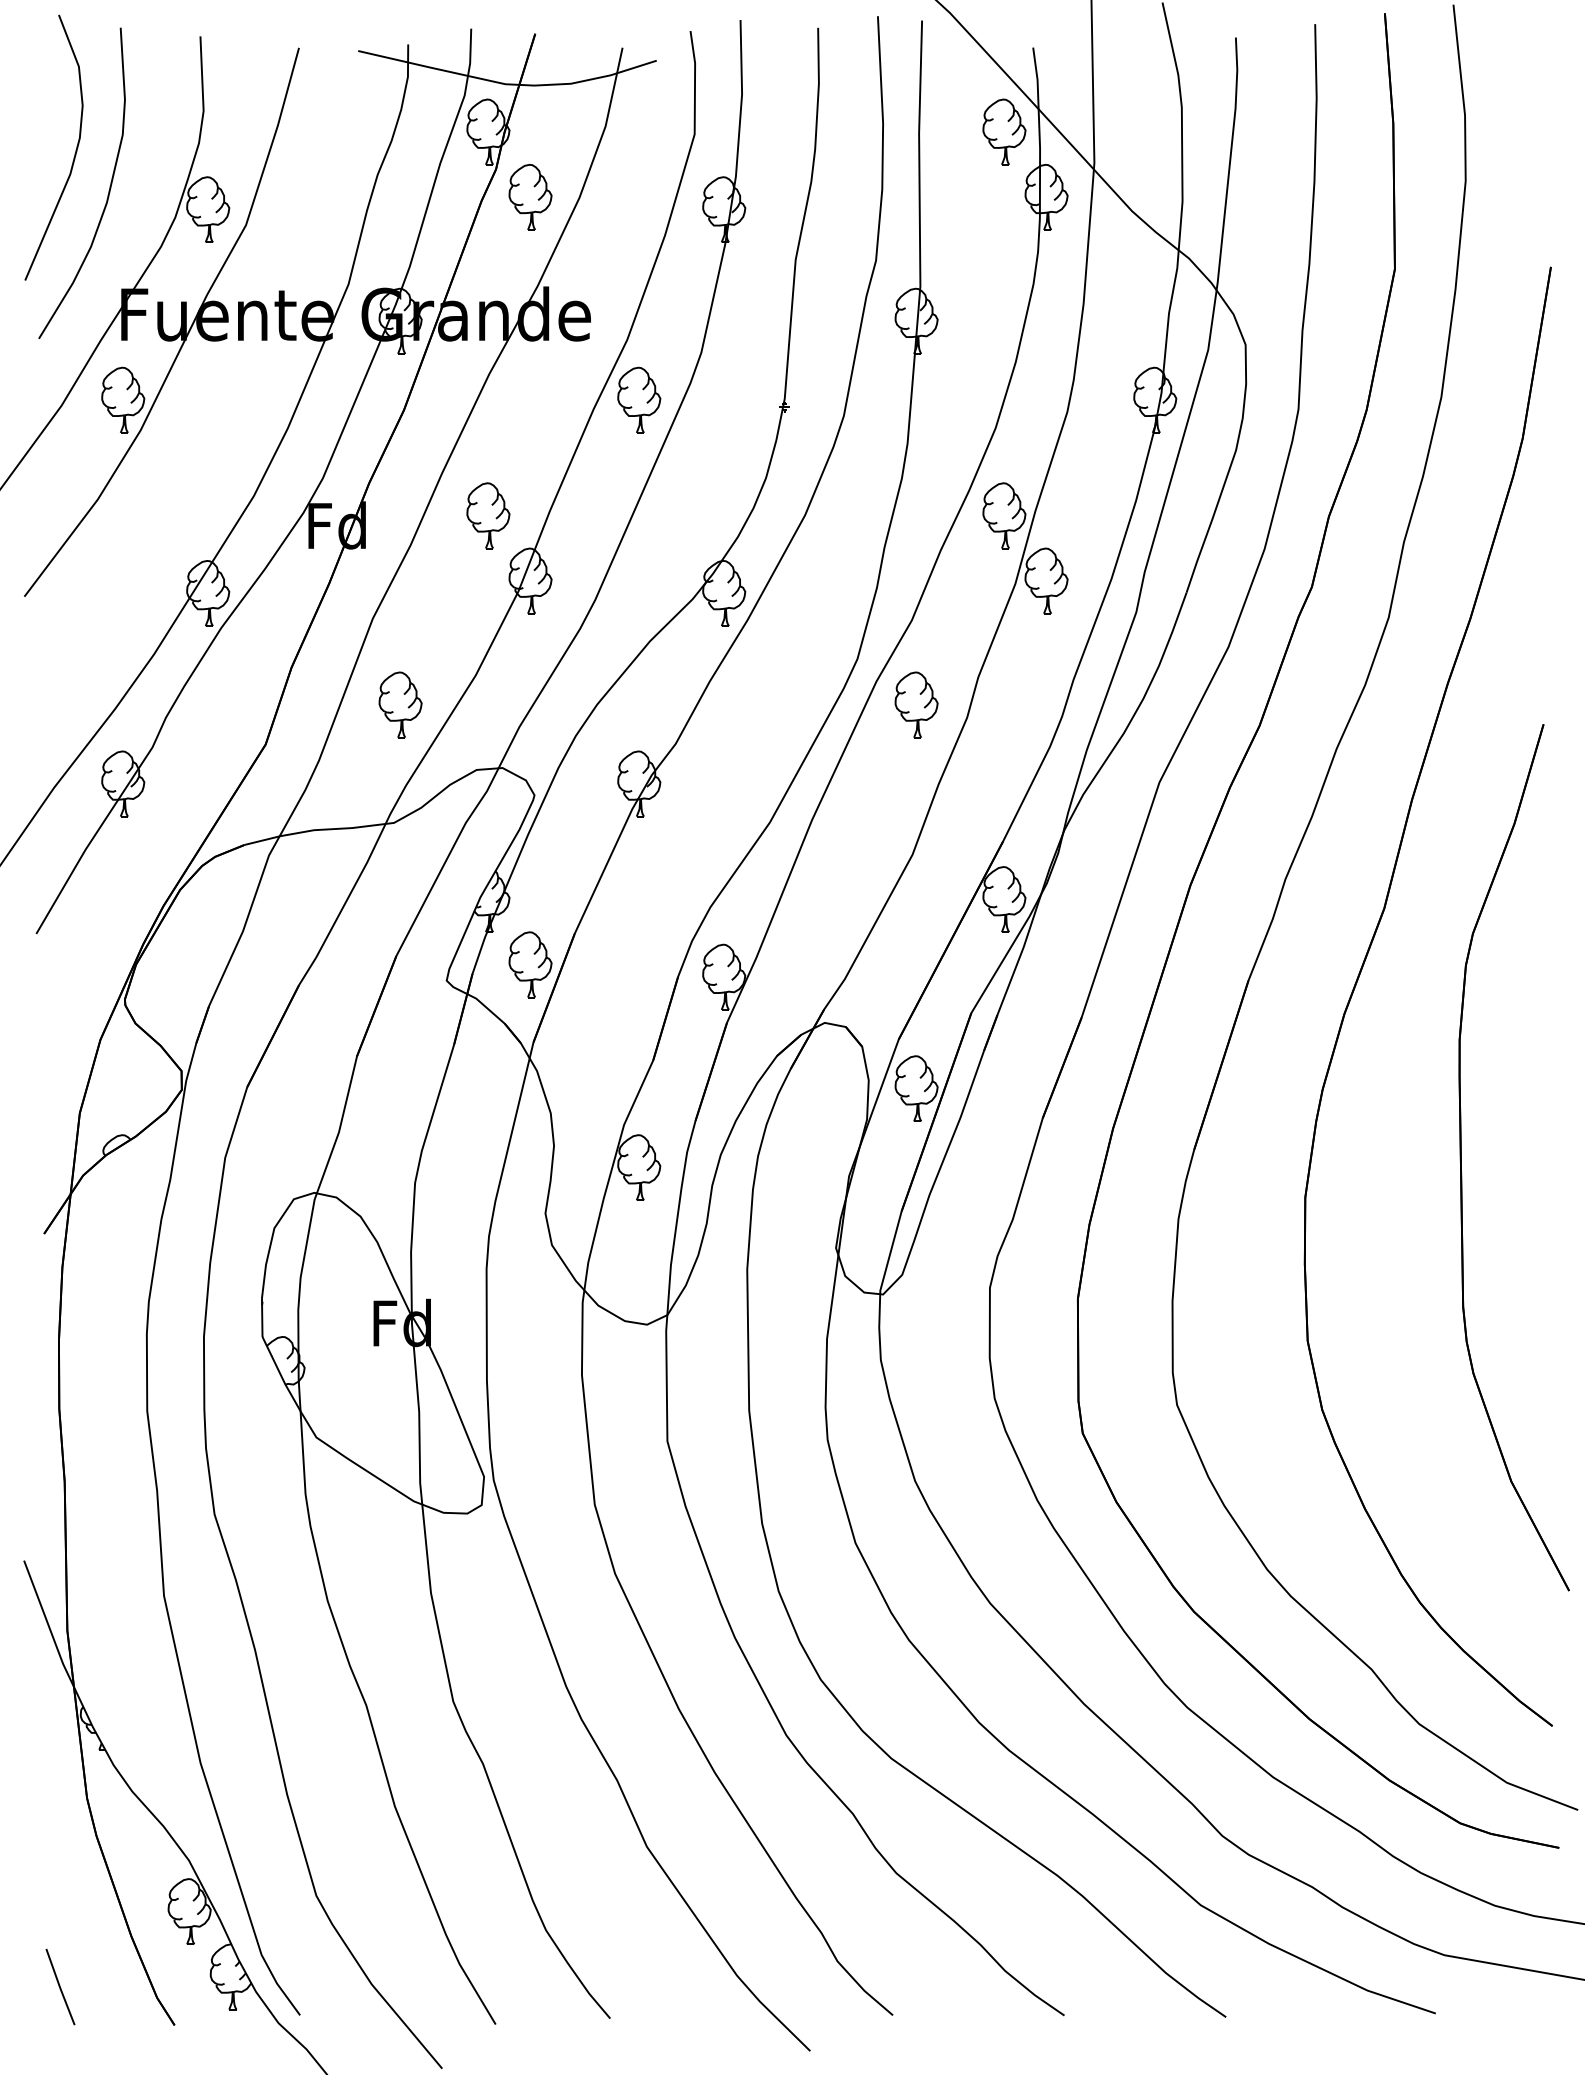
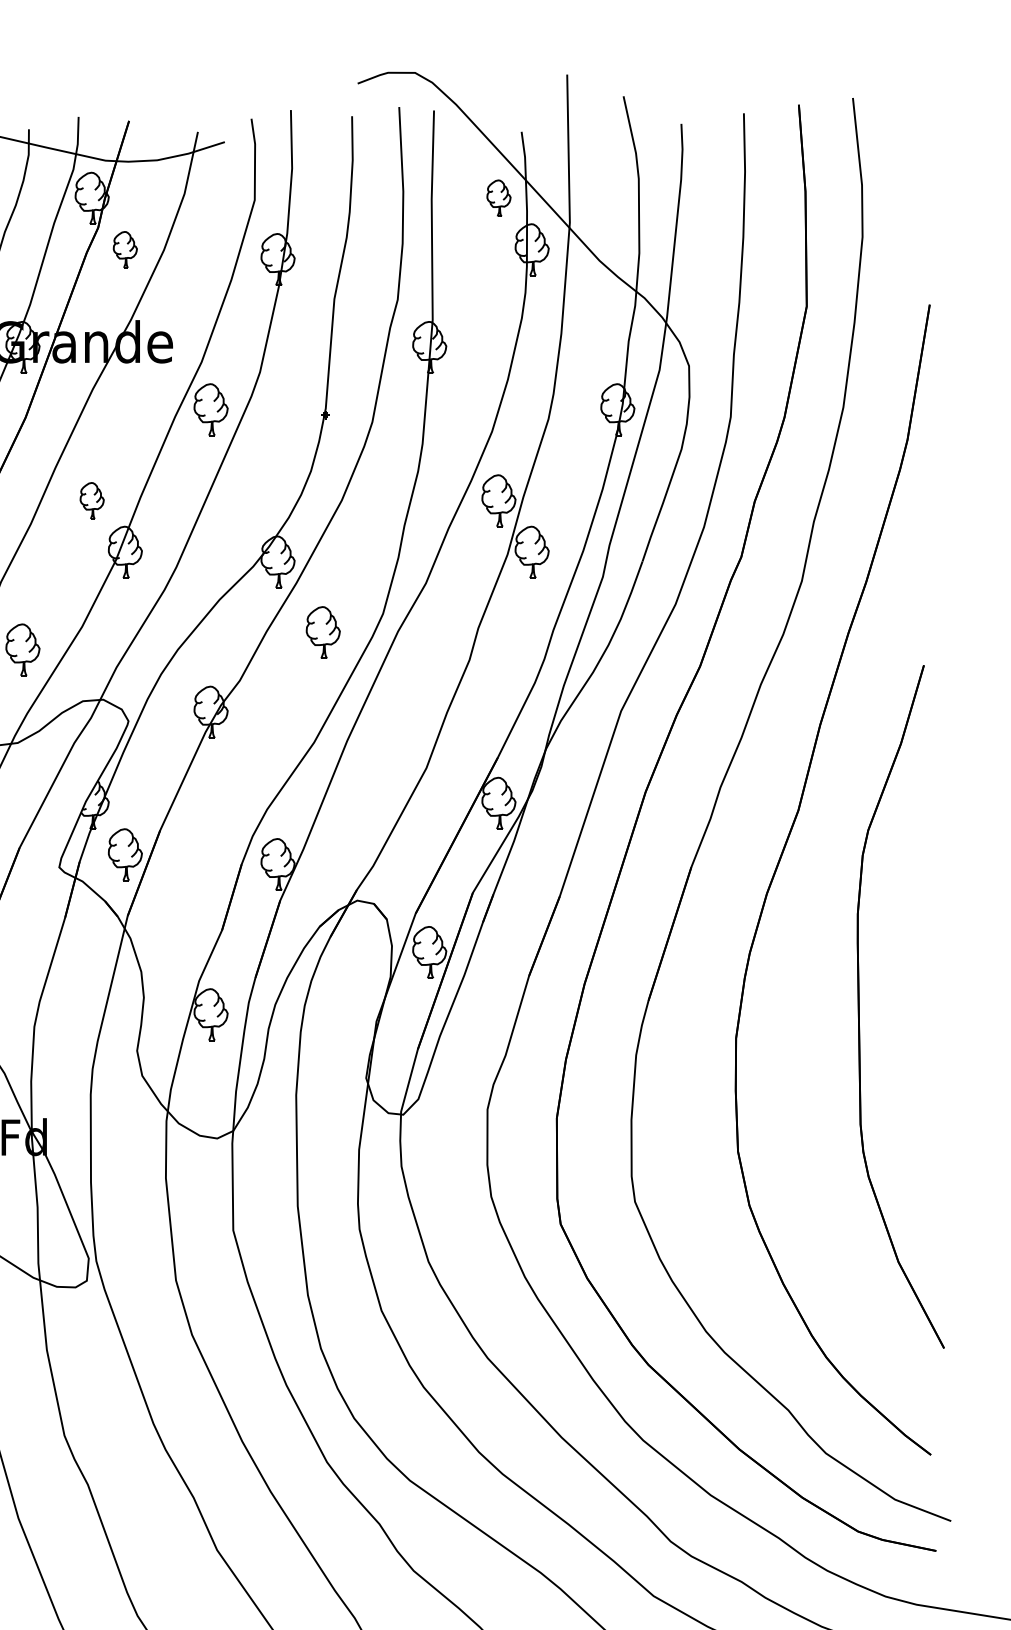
part: (1004, 131) -> (499, 197), size x0.7
part: (530, 197) -> (125, 249), size x0.7
part: (488, 515) -> (92, 500), size x0.7
part: (916, 704) -> (323, 632), moved

